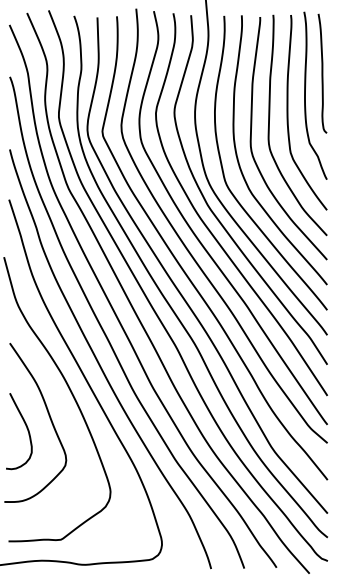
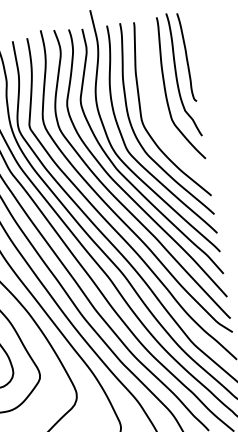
curve: (269, 125) -> (153, 102), removed

